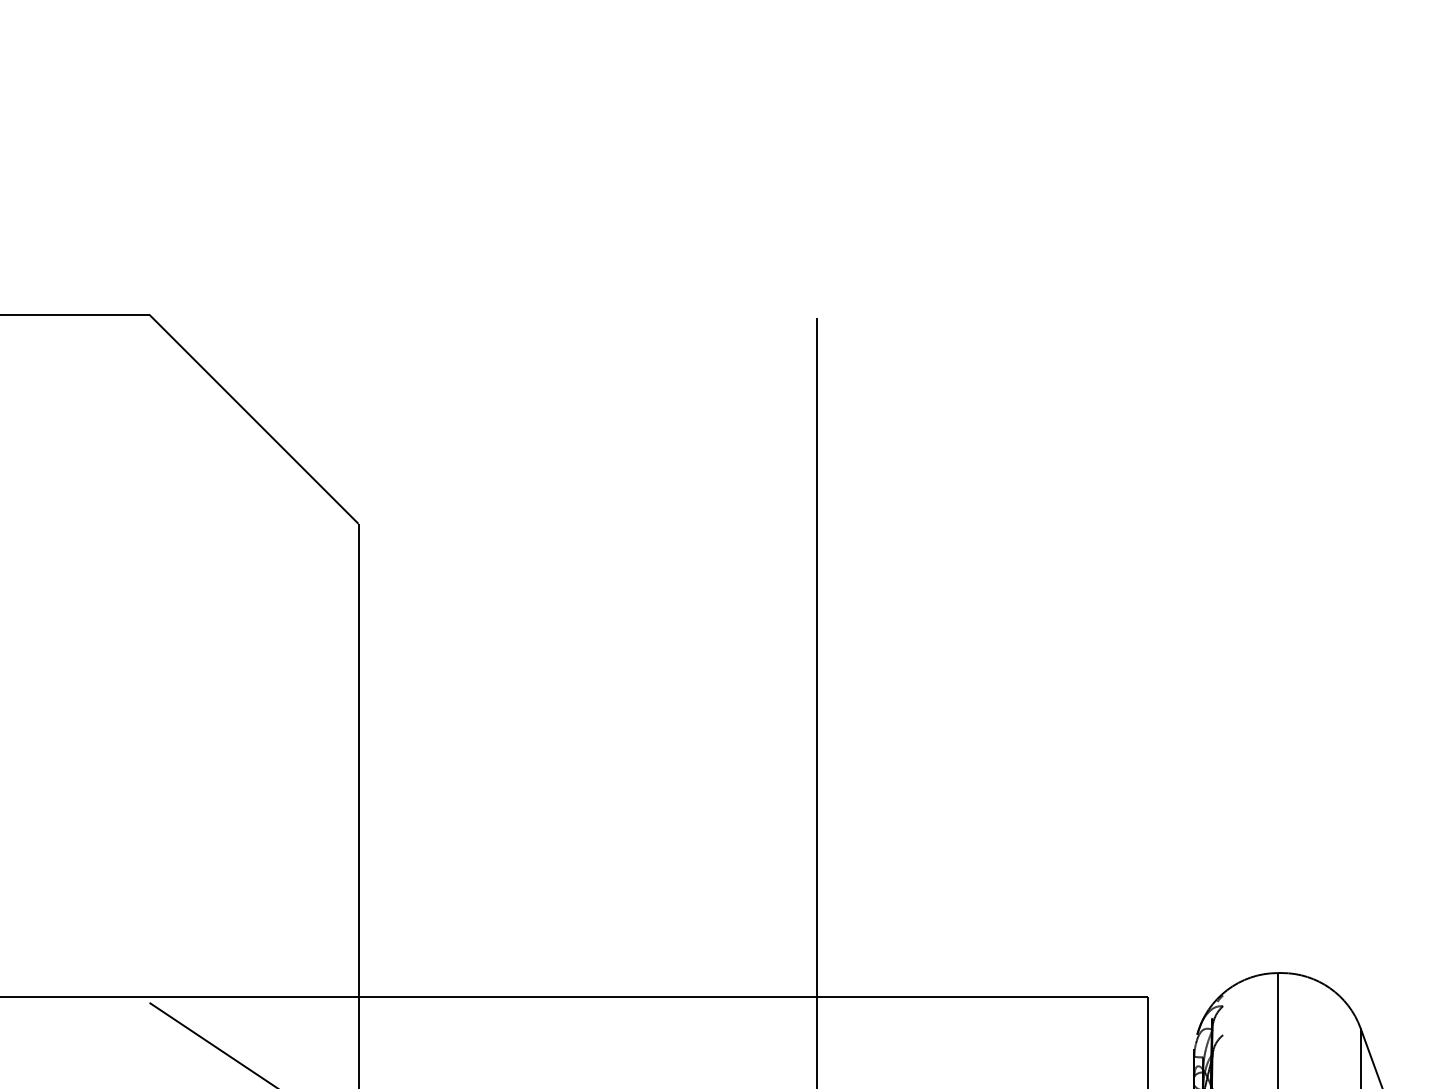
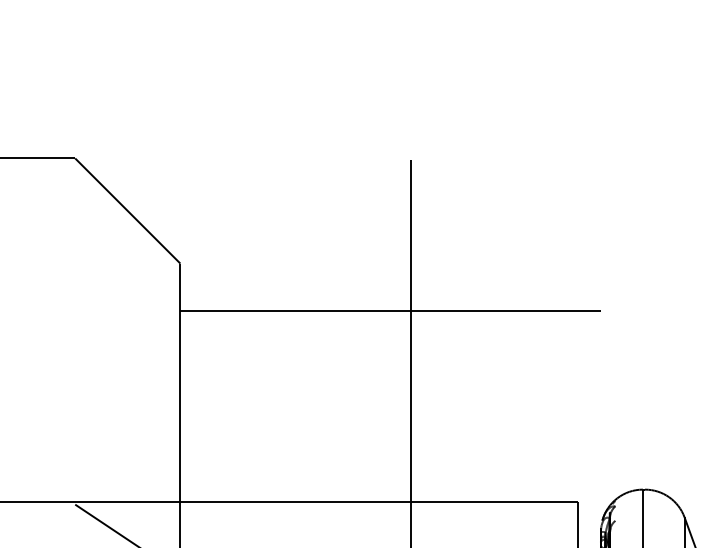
line: (776, 617) -> (390, 310), added

